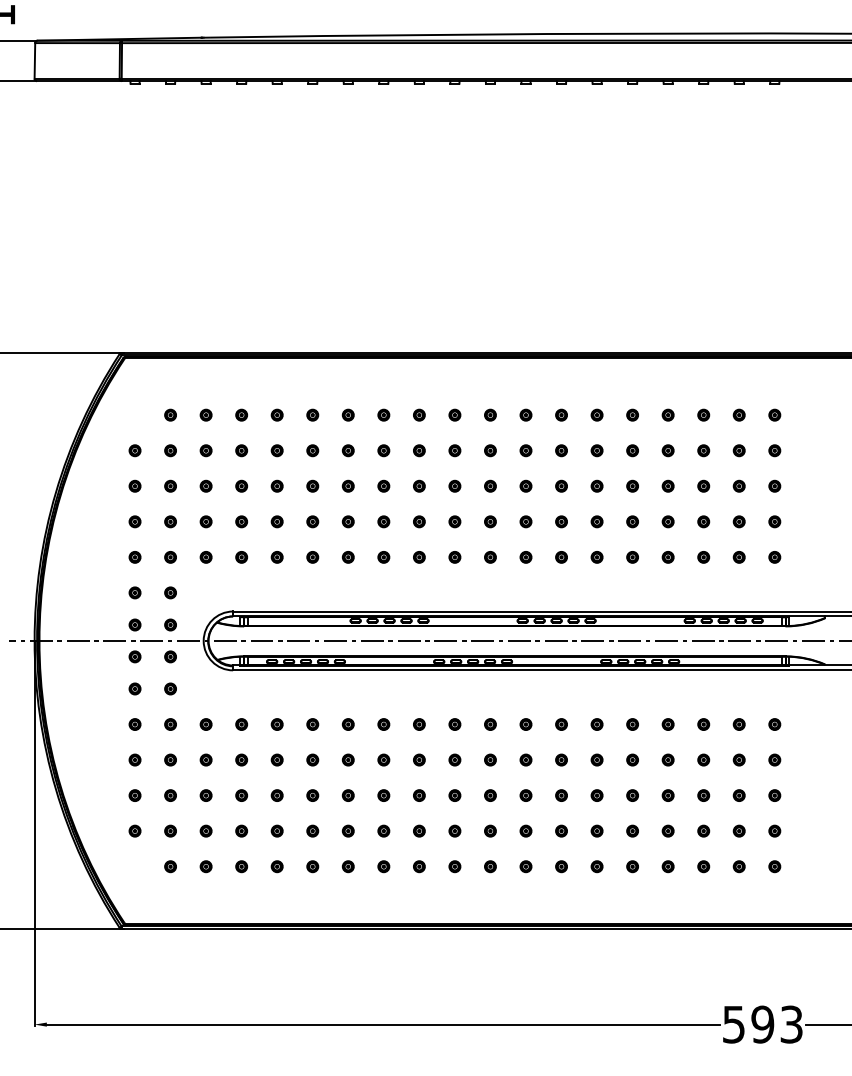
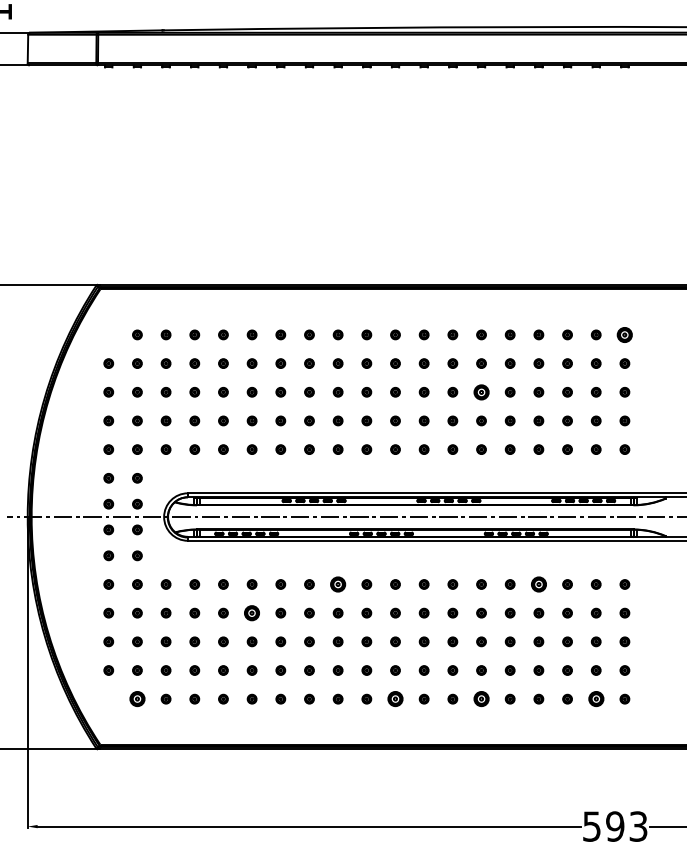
part: (774, 414) -> (624, 334), size x1.6
part: (596, 485) -> (481, 391), size x1.6
part: (419, 724) -> (338, 584), size x1.6
part: (667, 724) -> (538, 584), size x1.6
part: (312, 759) -> (251, 612), size x1.6
part: (170, 866) -> (137, 699), size x1.6
part: (490, 866) -> (395, 699), size x1.6
part: (596, 866) -> (481, 699), size x1.6
part: (738, 866) -> (595, 699), size x1.6

